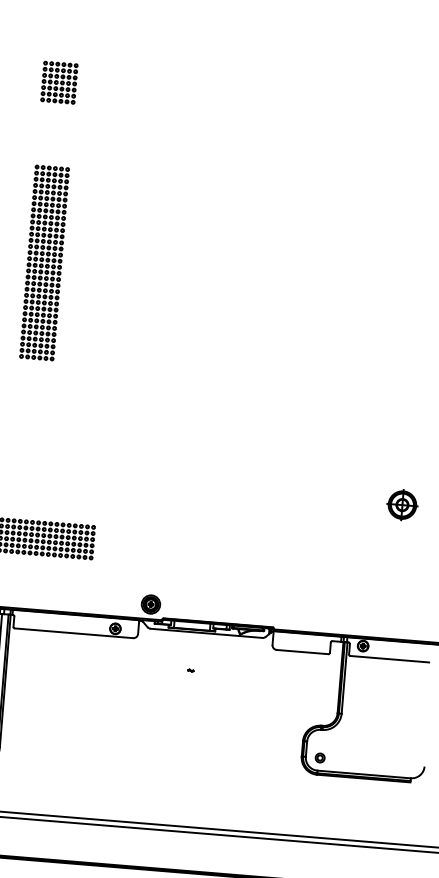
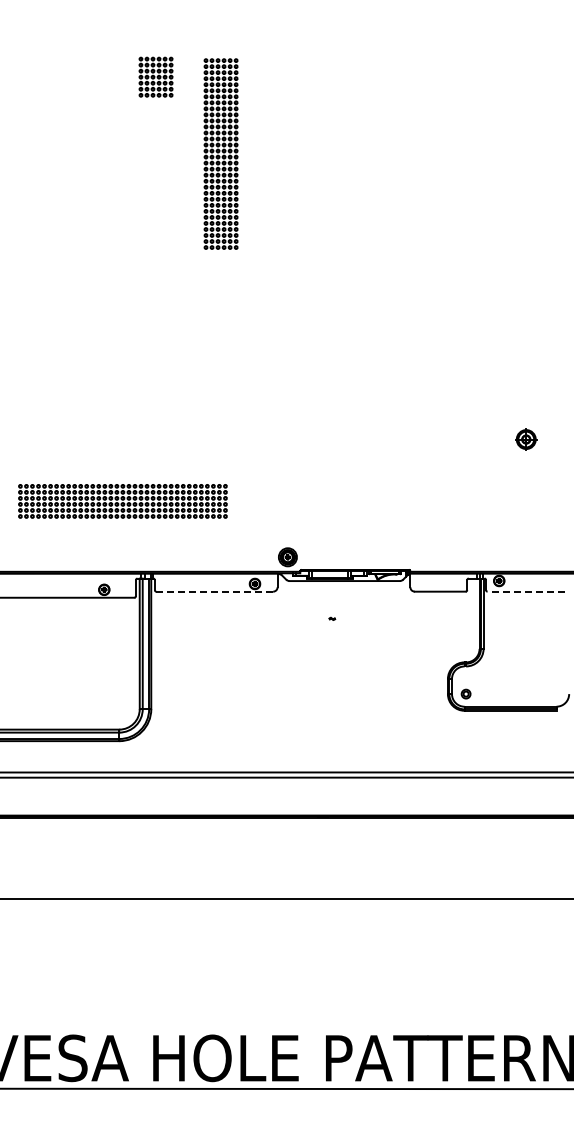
part: (58, 82) -> (155, 76), moved
part: (44, 262) -> (220, 153), moved
part: (401, 504) -> (525, 439), size x0.7
line: (74, 633) -> (215, 591), solid -> dashed
line: (389, 659) -> (526, 591), solid -> dashed

